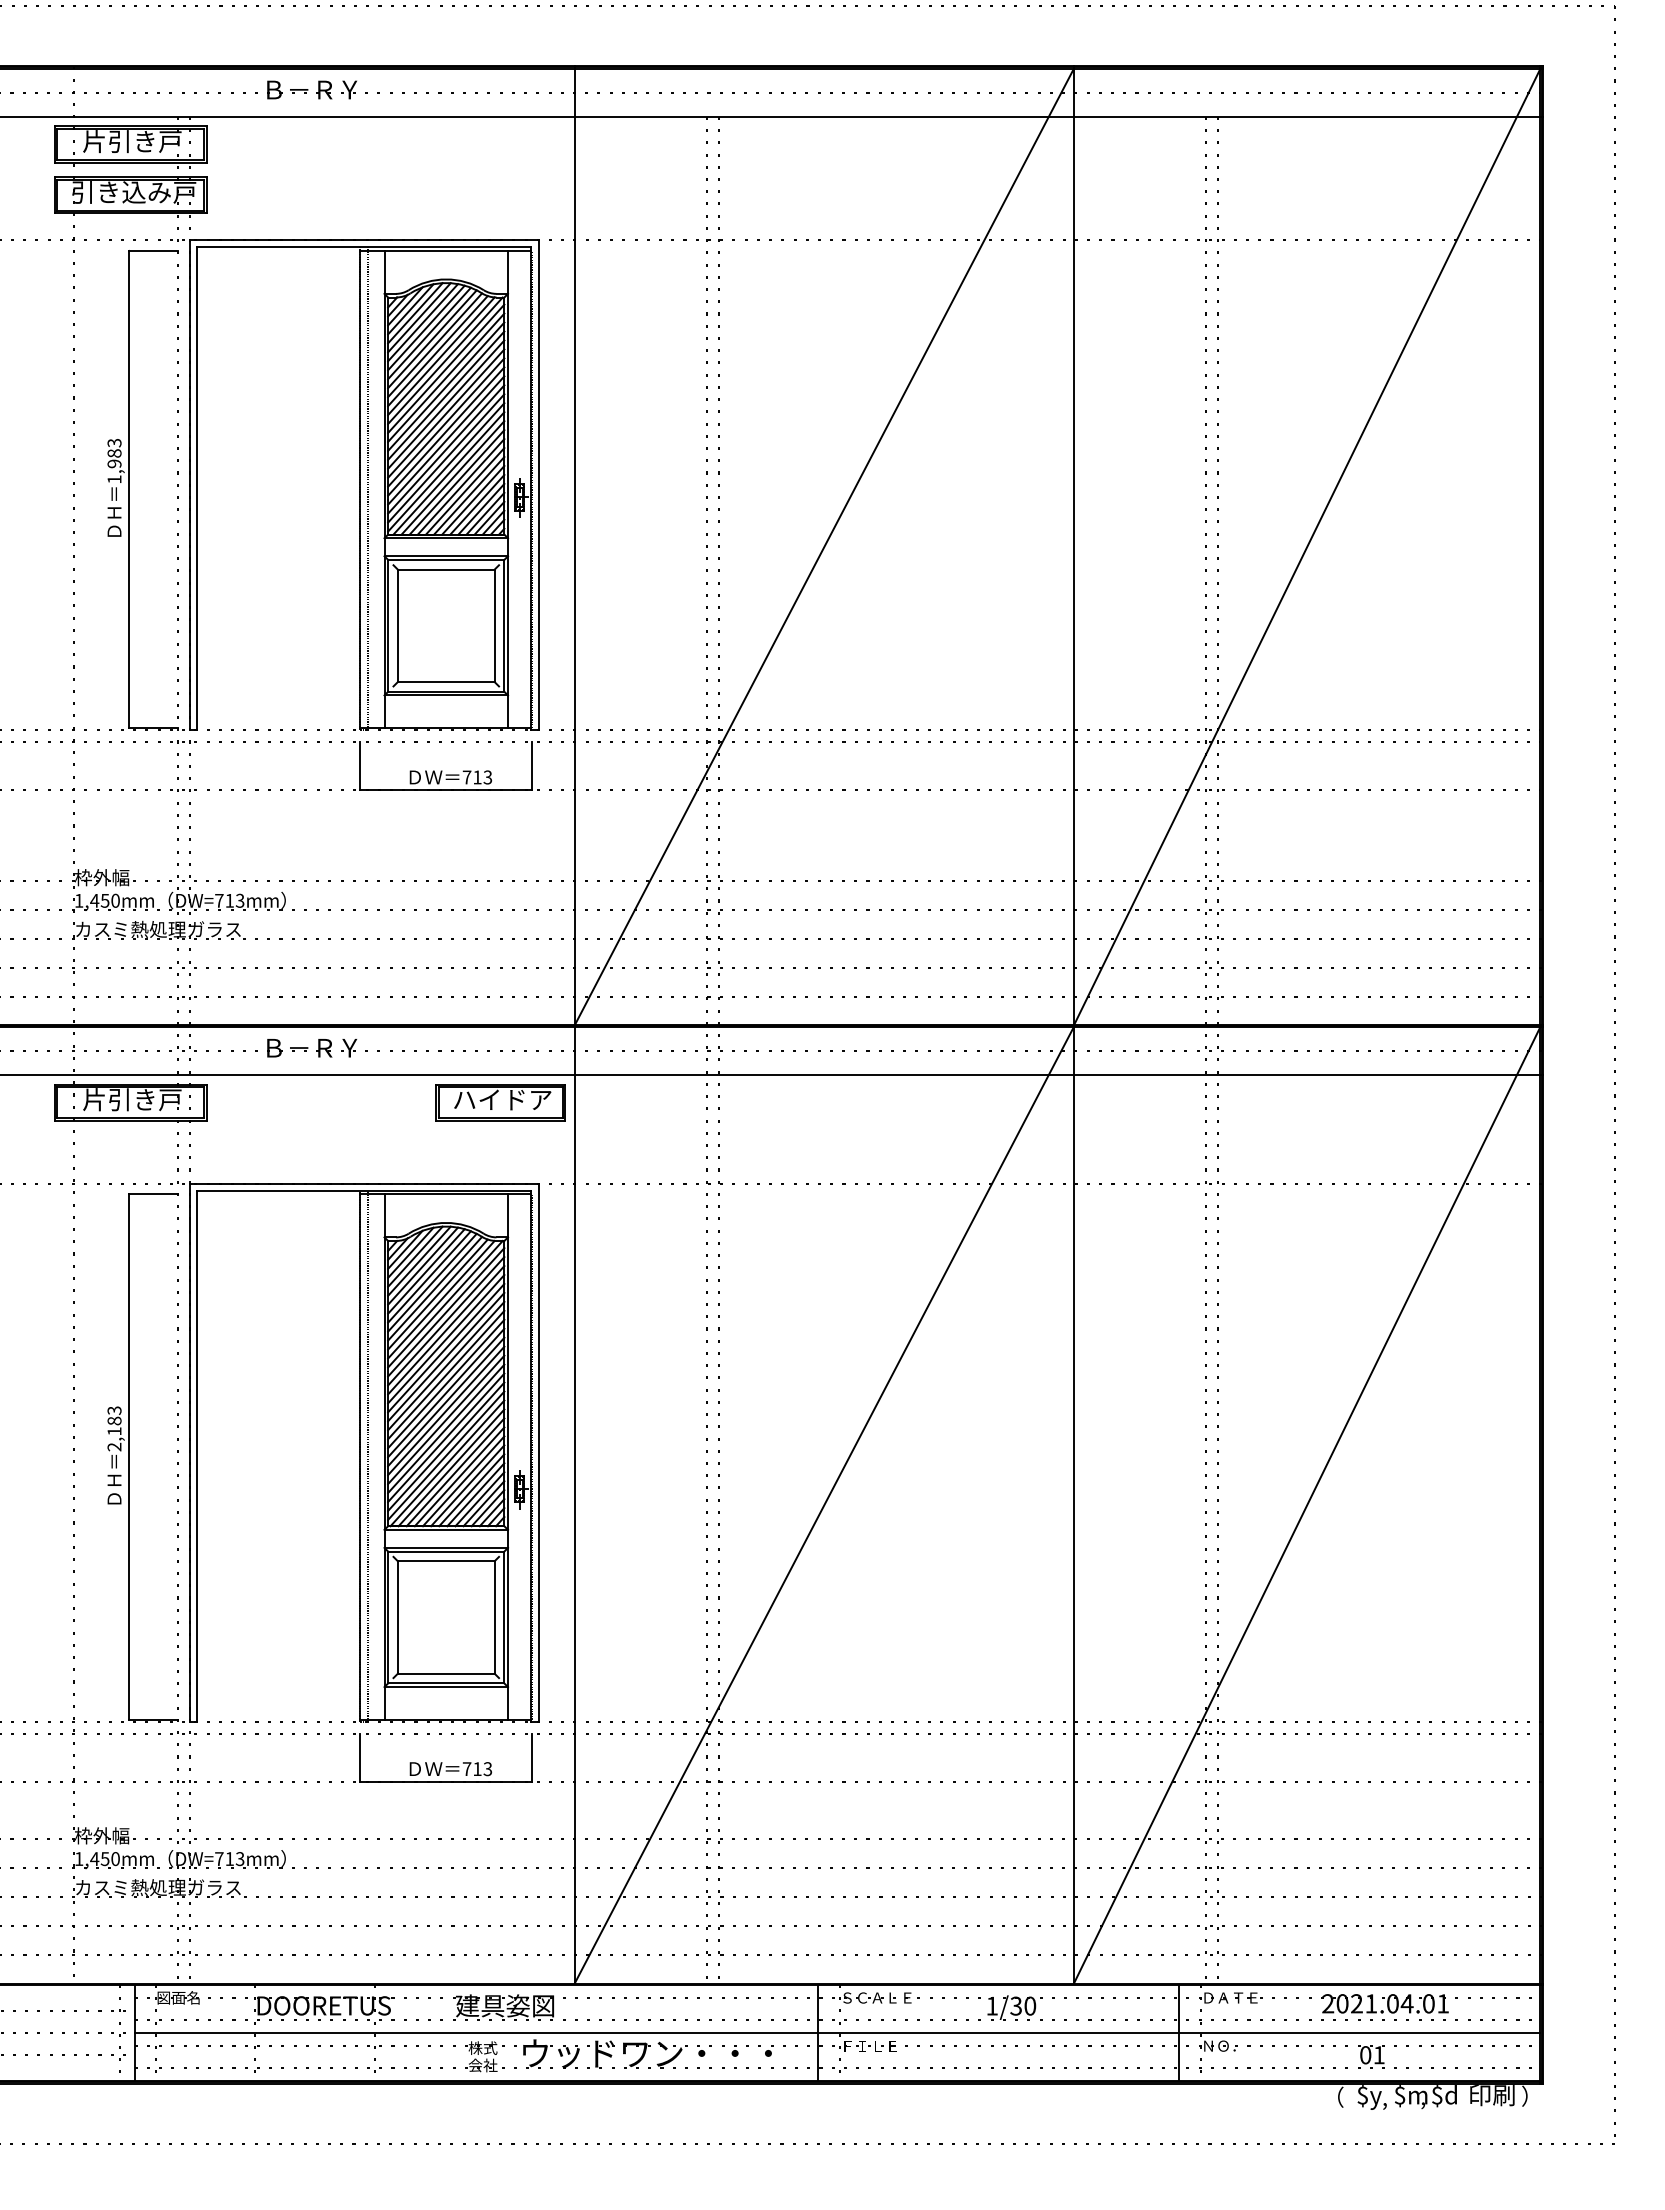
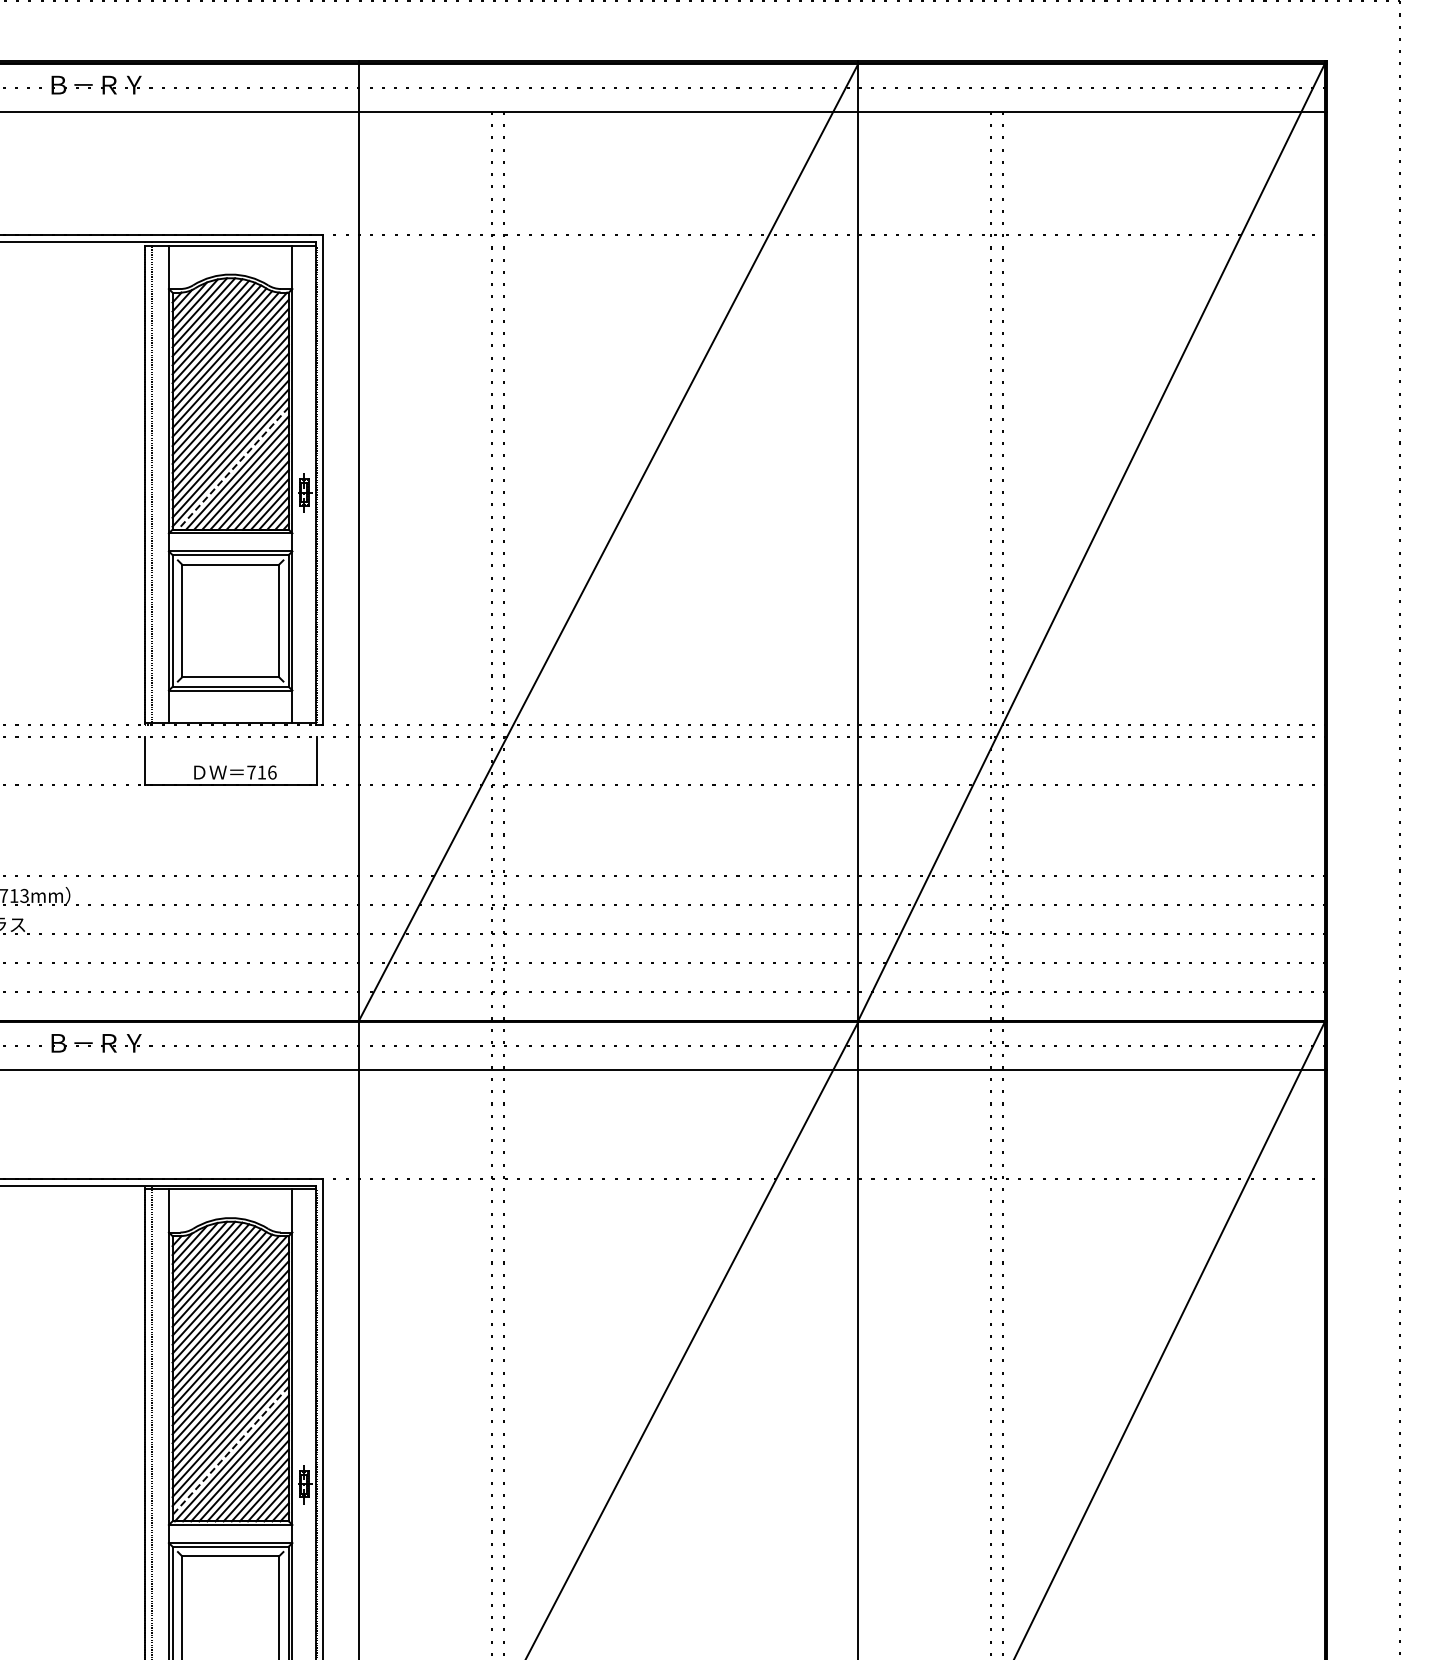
line: (448, 473) -> (232, 468), solid -> dashed
text: (487, 777) -> (271, 772), 713 -> 716
part: (500, 1102) -> (284, 1097), removed
line: (446, 1455) -> (230, 1450), solid -> dashed

